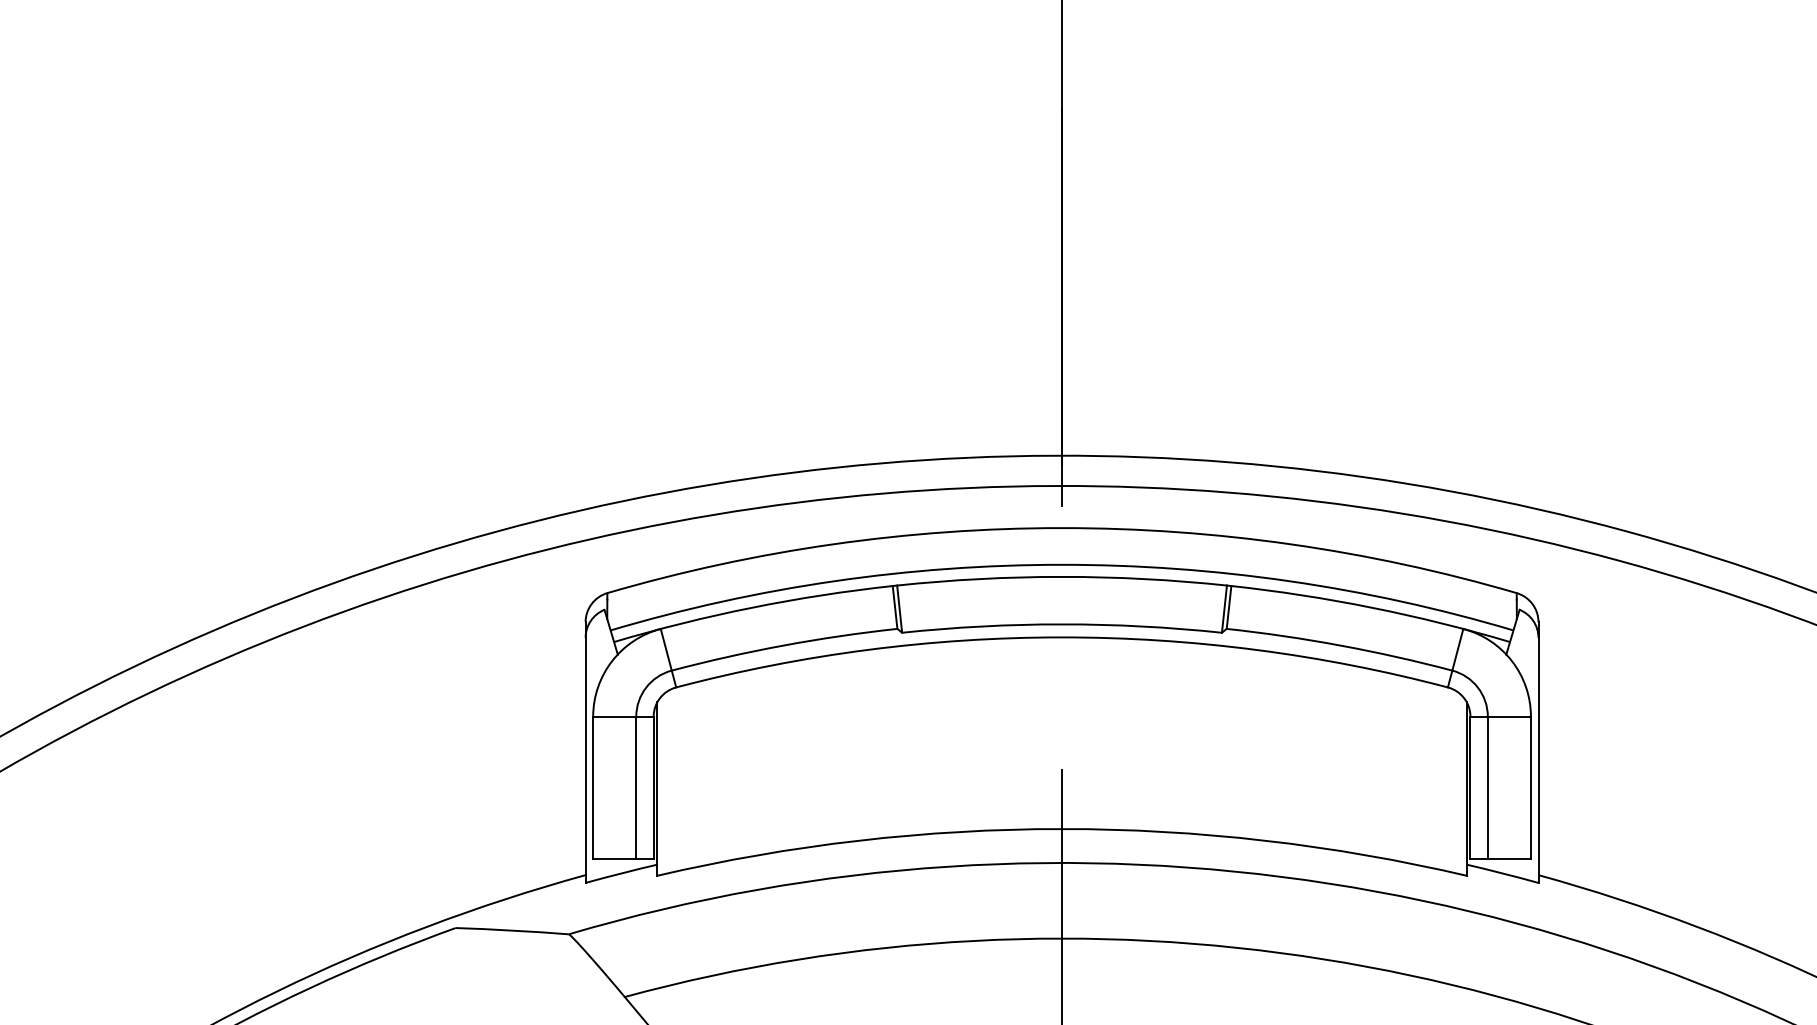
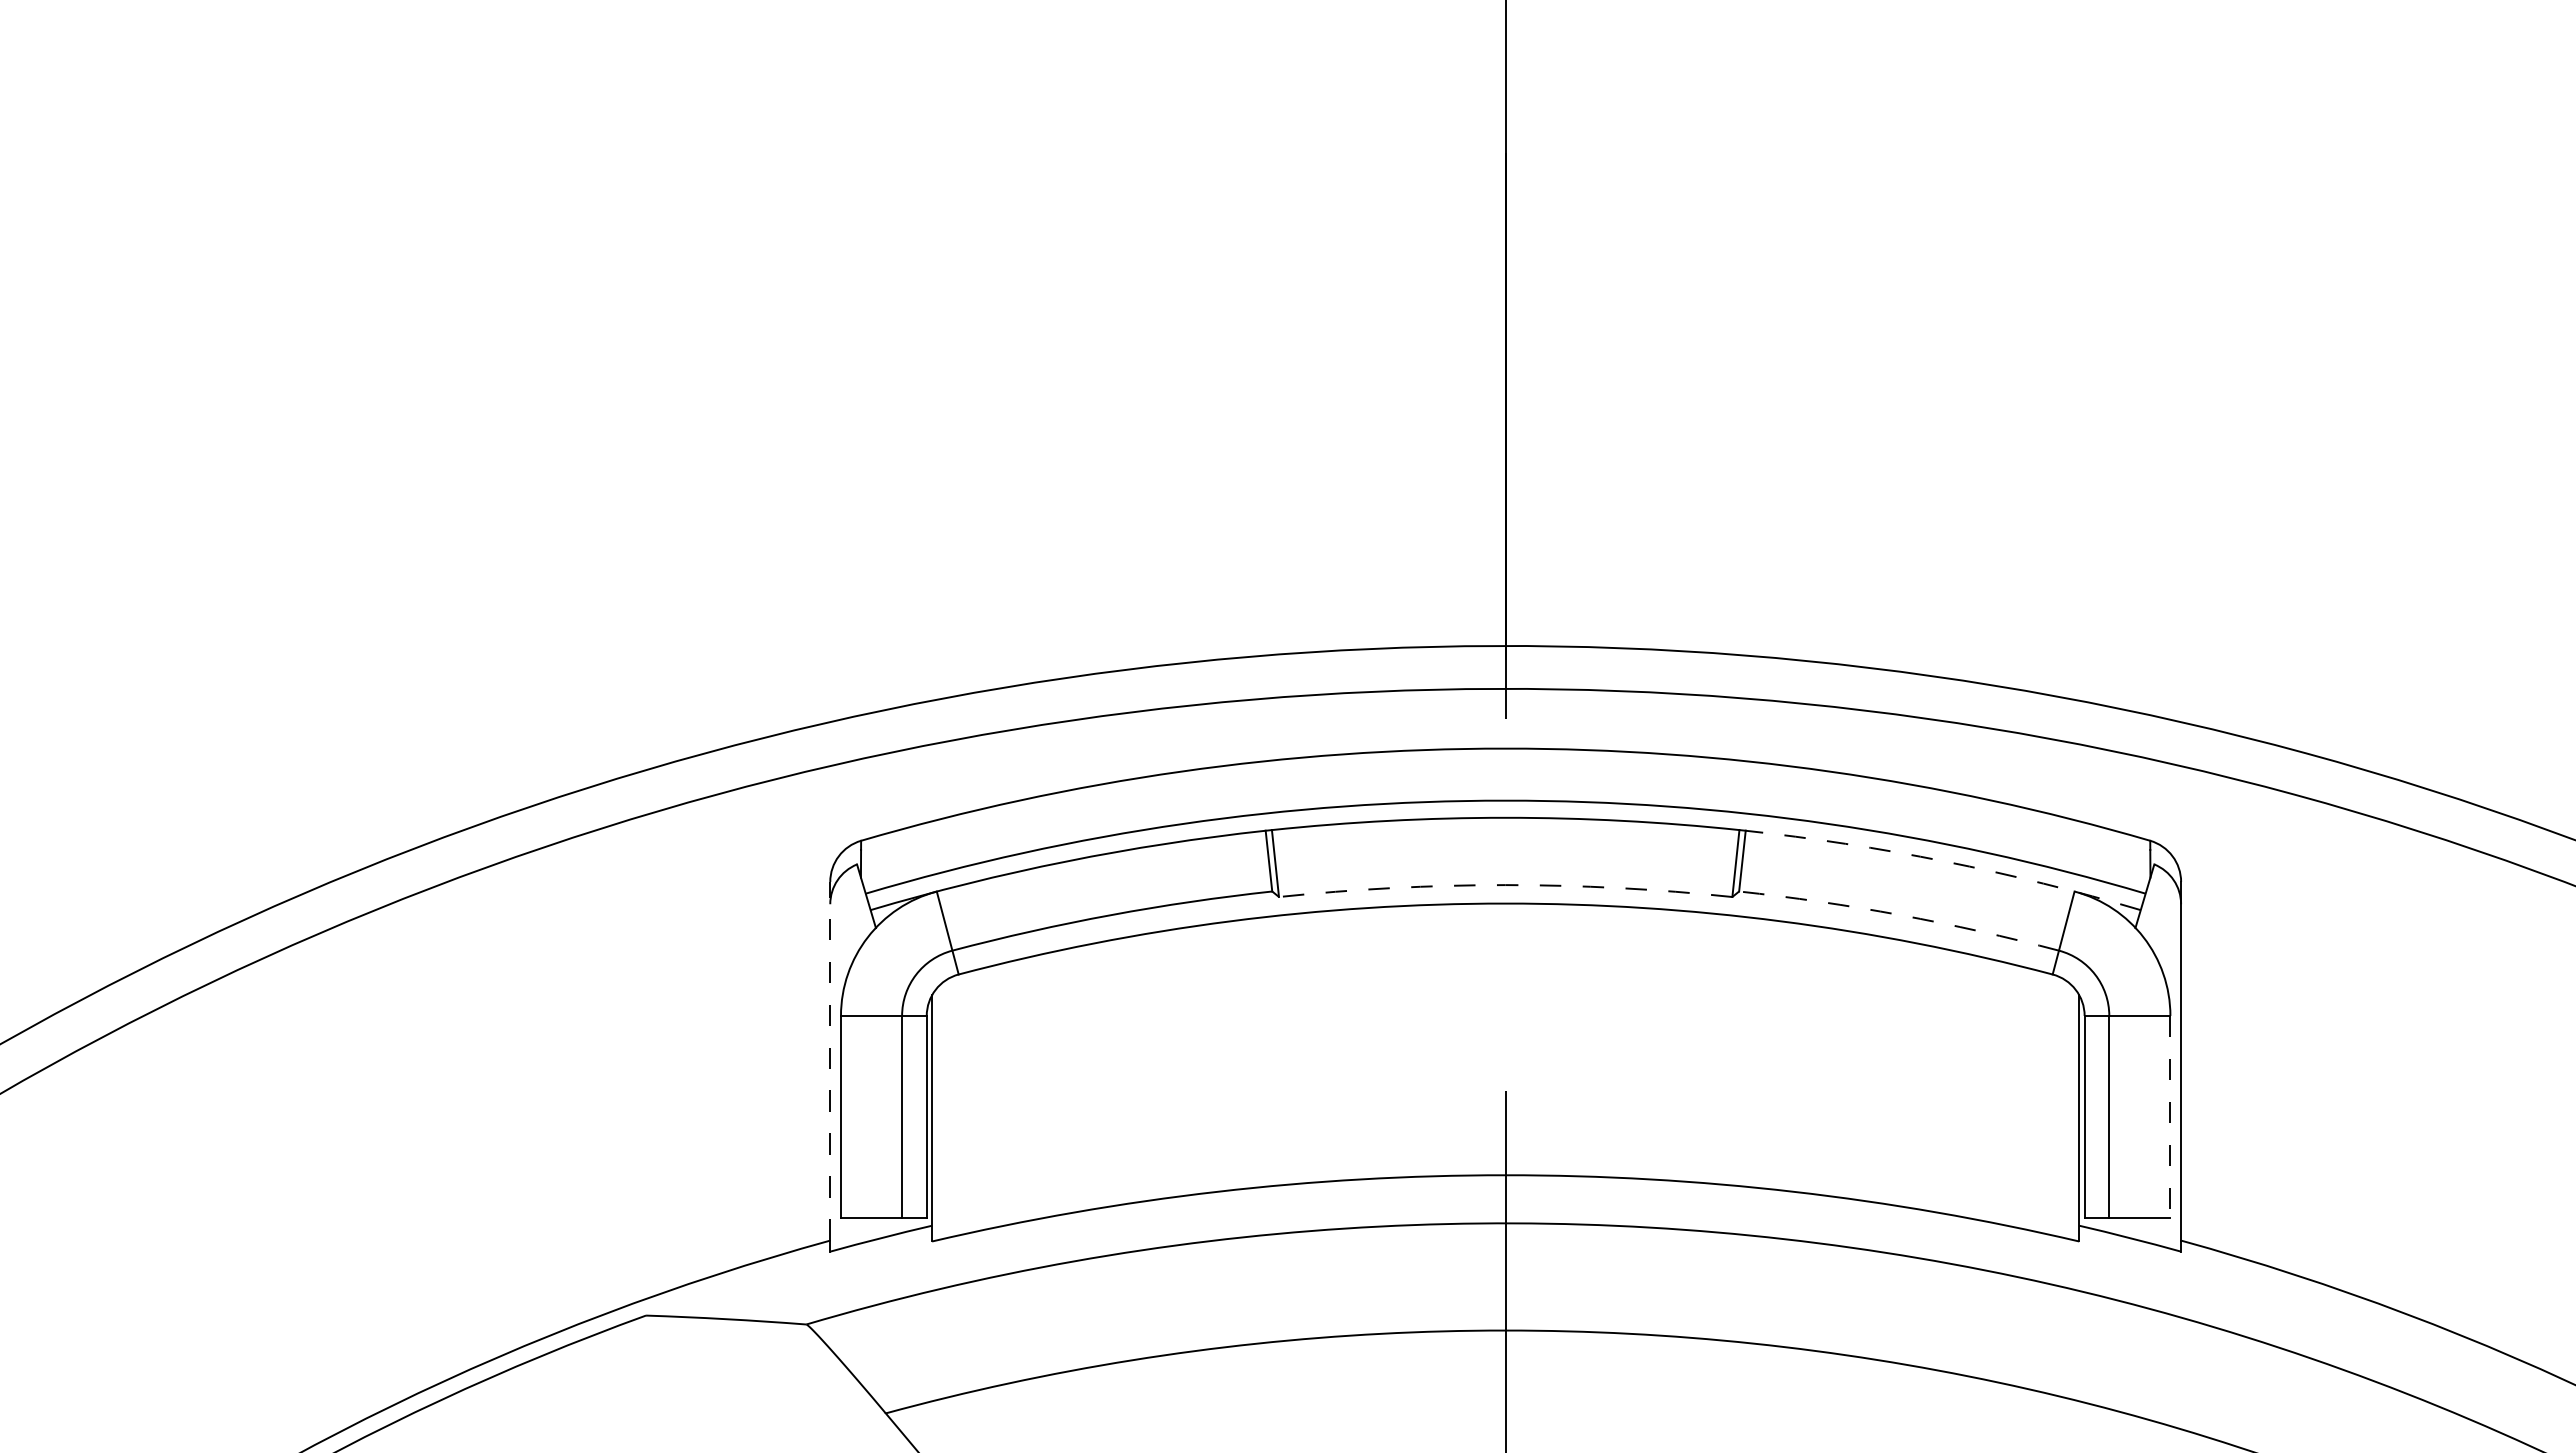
arc: (1372, 607) -> (1945, 861), solid -> dashed
arc: (1061, 624) -> (1505, 885), solid -> dashed
arc: (1340, 645) -> (1900, 915), solid -> dashed
line: (585, 748) -> (830, 1060), solid -> dashed
line: (1531, 788) -> (2170, 1117), solid -> dashed

